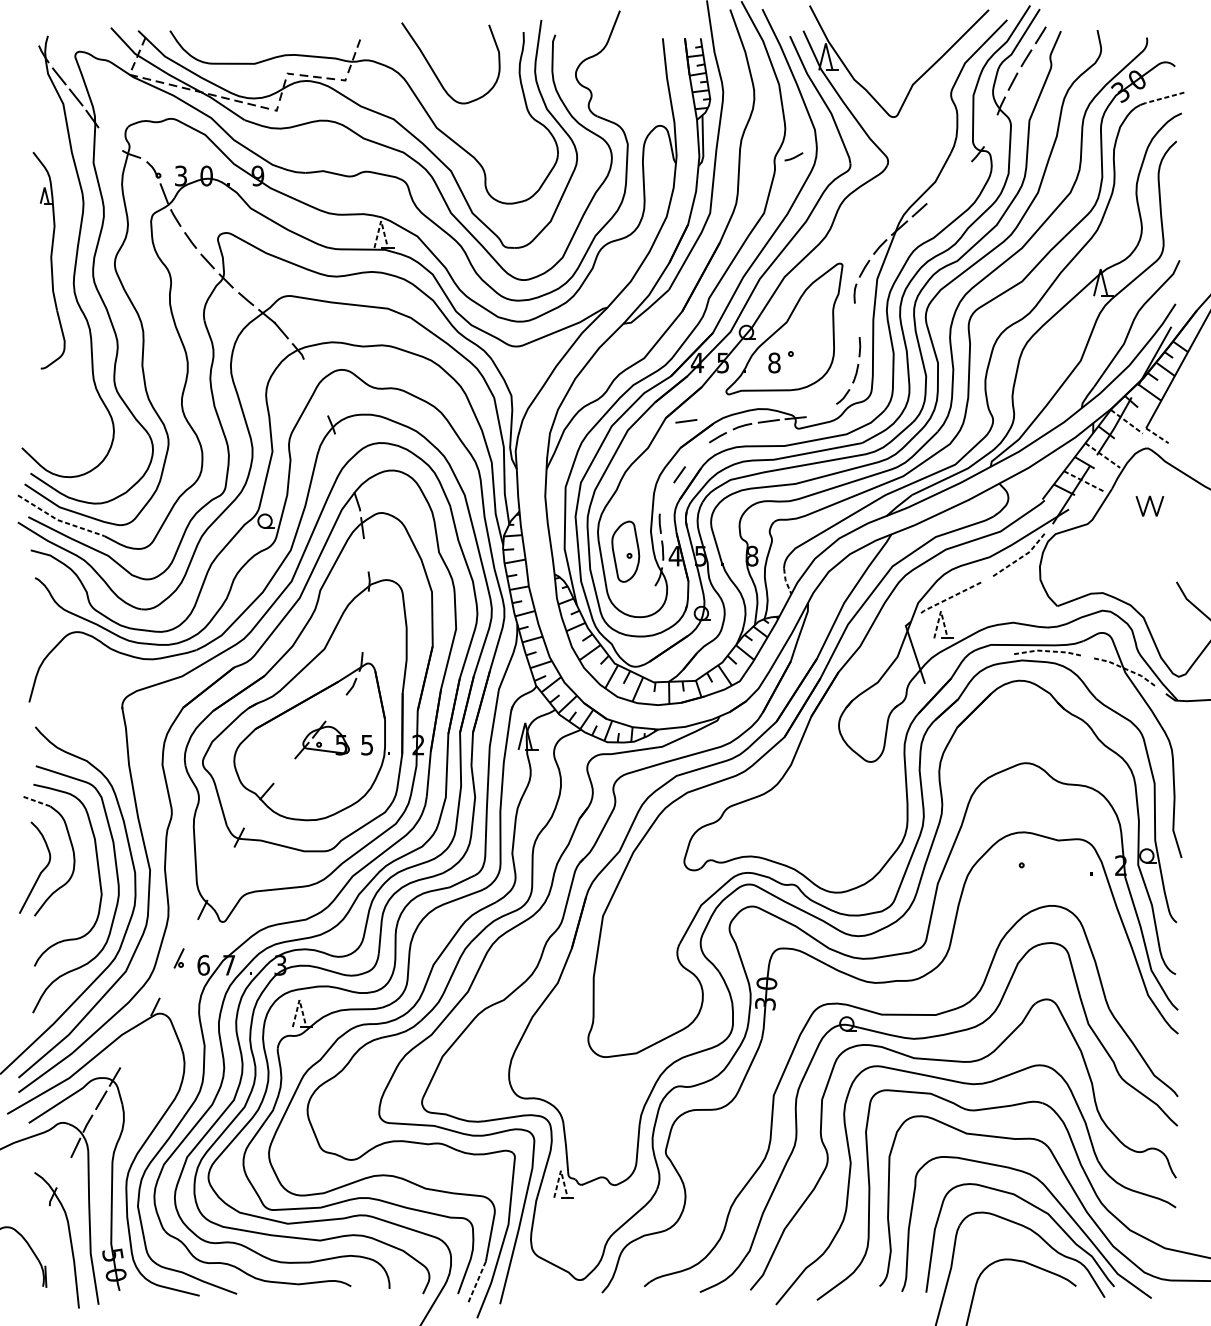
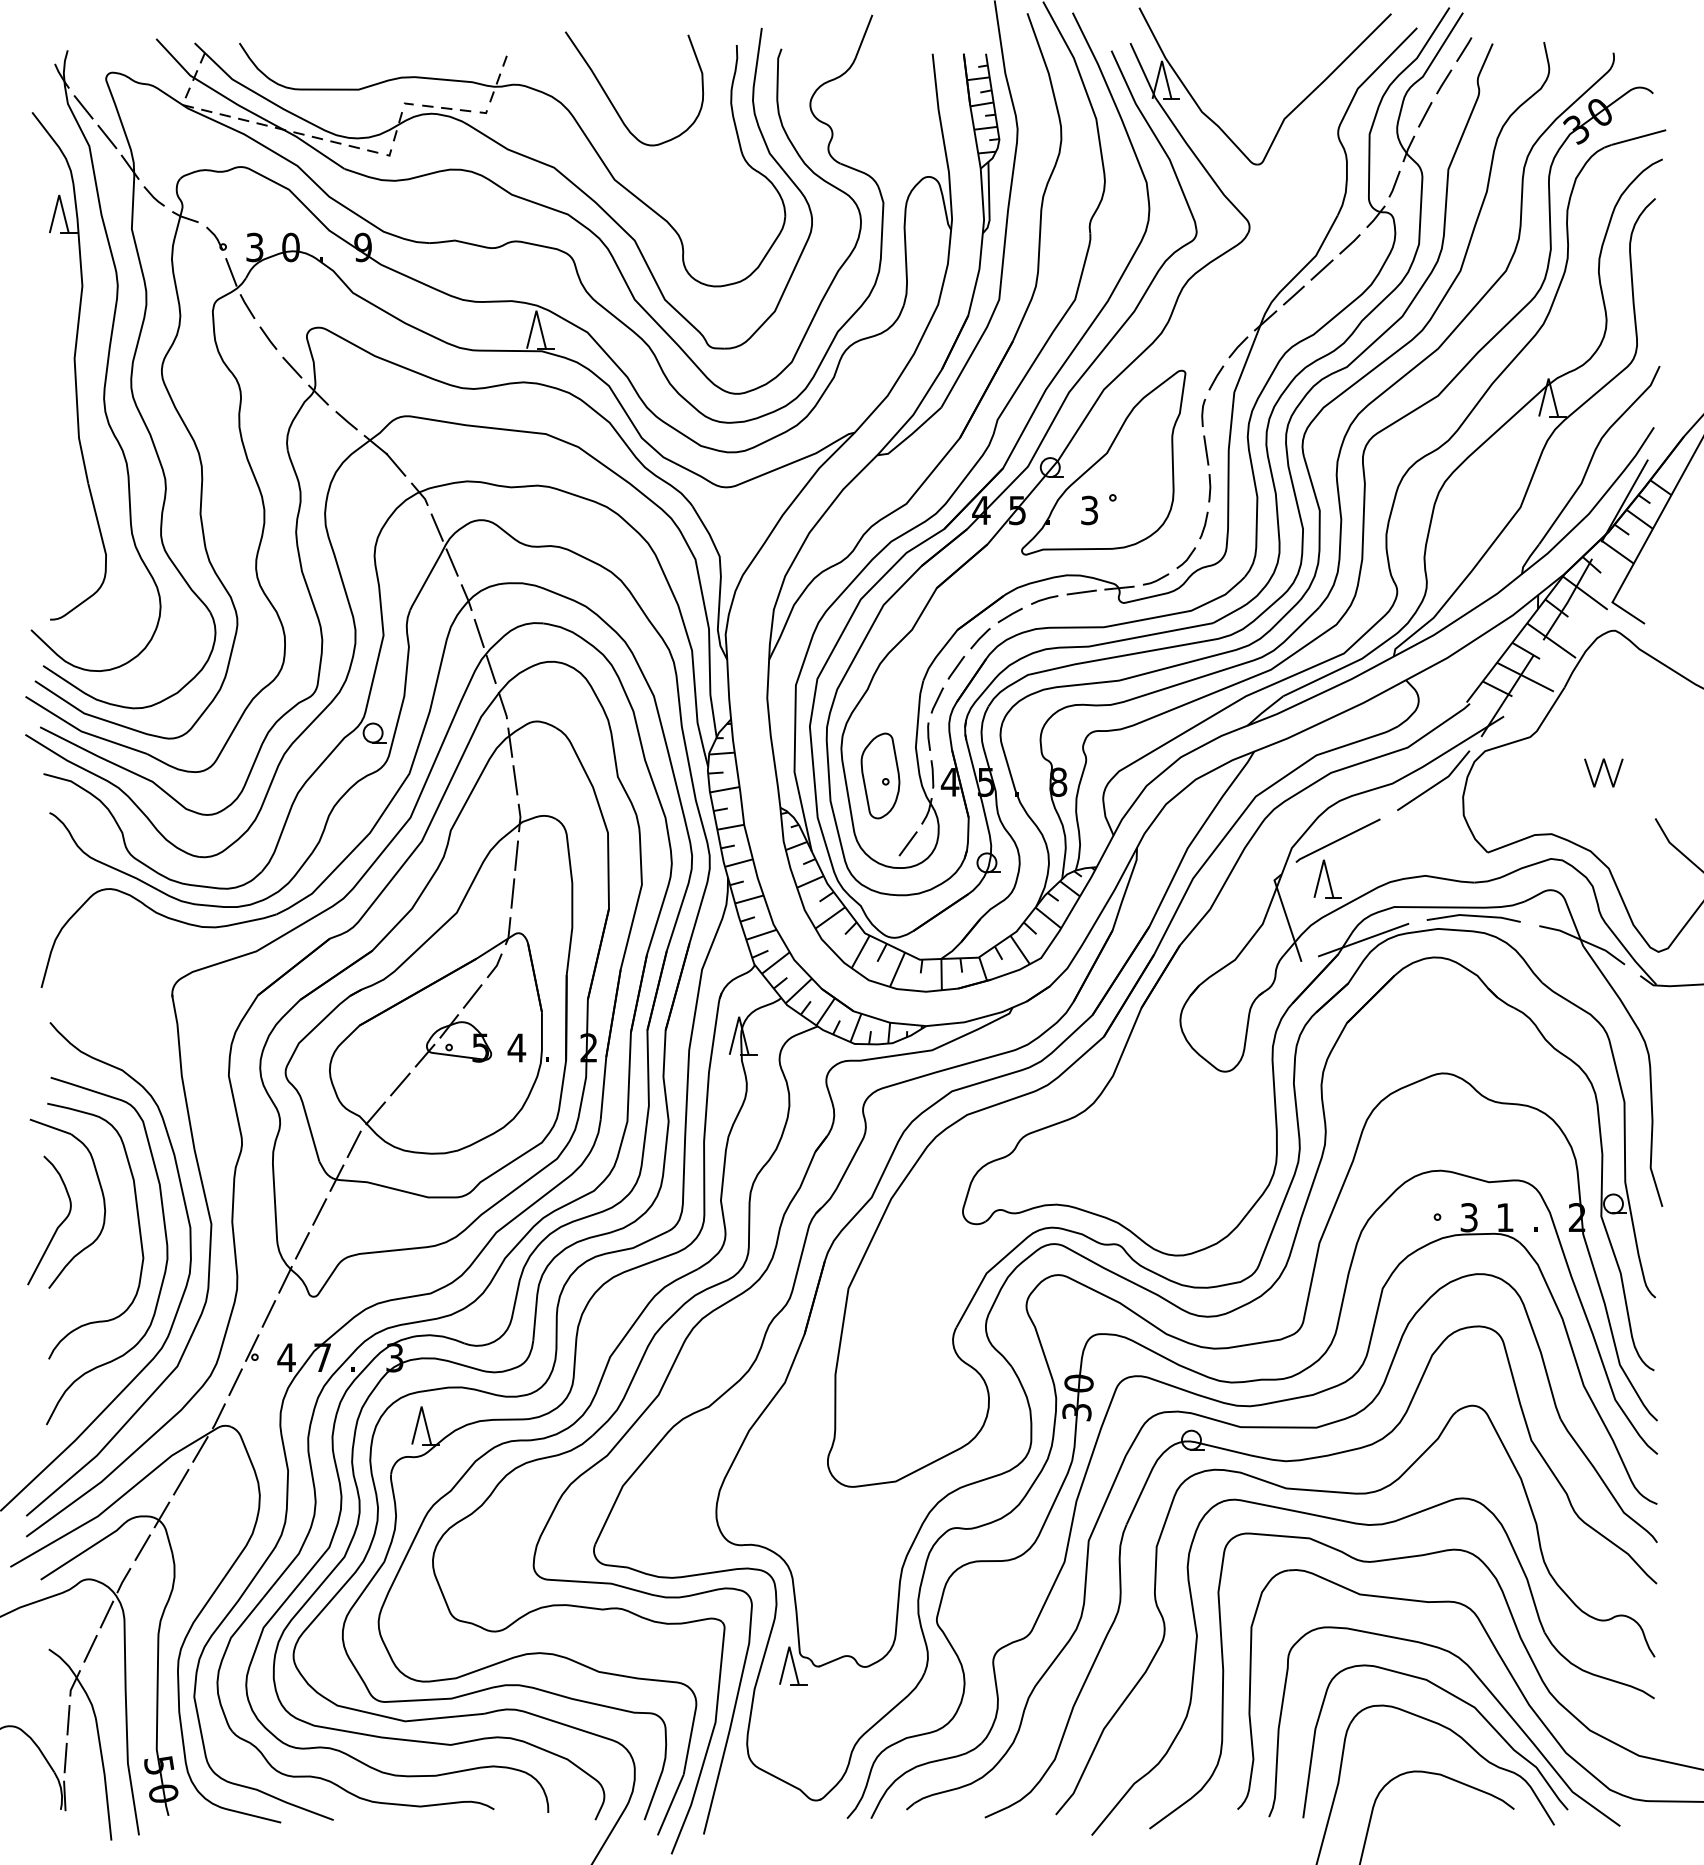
line: (1164, 97) -> (1638, 137), dashed -> solid
line: (991, 130) -> (1394, 183), added
line: (108, 139) -> (153, 196), added
line: (794, 156) -> (1156, 579), moved
line: (959, 173) -> (1349, 244), added
line: (939, 191) -> (1321, 269), added
line: (381, 220) -> (536, 310), dashed -> solid
part: (48, 260) -> (68, 366), size x1.67
line: (857, 320) -> (1206, 450), added
text: (774, 363) -> (1089, 510), 8 -> 3
line: (310, 375) -> (436, 527), added
line: (320, 399) -> (451, 562), added
line: (686, 421) -> (965, 592), removed
line: (1126, 422) -> (1585, 593), dashed -> solid
line: (1157, 435) -> (1628, 612), dashed -> solid
line: (339, 449) -> (478, 632), added
line: (696, 453) -> (980, 638), added
line: (1102, 455) -> (1551, 640), dashed -> solid
line: (348, 476) -> (490, 669), added
line: (1084, 481) -> (1525, 677), dashed -> solid
line: (666, 498) -> (937, 700), added
line: (1147, 505) -> (1600, 772), moved
line: (59, 520) -> (83, 732), dashed -> solid
line: (366, 554) -> (515, 780), added
line: (1021, 557) -> (1437, 784), dashed -> solid
line: (785, 581) -> (1105, 817), dashed -> solid
line: (950, 597) -> (1337, 840), dashed -> solid
line: (644, 599) -> (907, 843), added
line: (366, 608) -> (516, 855), added
line: (940, 611) -> (1323, 859), dashed -> solid
line: (364, 635) -> (512, 893), added
line: (1047, 650) -> (1473, 915), dashed -> solid
line: (969, 667) -> (1363, 939), added
line: (1125, 669) -> (1583, 941), dashed -> solid
line: (335, 708) -> (472, 996), added
text: (366, 744) -> (516, 1047), 5 -> 4
line: (284, 771) -> (400, 1084), added
line: (35, 800) -> (50, 1126), dashed -> solid
line: (251, 813) -> (353, 1144), added
line: (226, 861) -> (319, 1211), added
line: (214, 885) -> (301, 1245), added
line: (190, 933) -> (268, 1313), added
text: (203, 965) -> (286, 1357), 6 -> 4
line: (167, 982) -> (235, 1382), added
line: (299, 999) -> (421, 1406), dashed -> solid
part: (888, 1000) -> (1250, 1407), added
line: (142, 1030) -> (200, 1449), added
line: (128, 1053) -> (181, 1481), added
line: (561, 1170) -> (789, 1646), dashed -> solid
line: (64, 1172) -> (90, 1648), added
line: (48, 1223) -> (68, 1720), added
line: (46, 1249) -> (65, 1757), added
line: (476, 1283) -> (670, 1805), dashed -> solid

